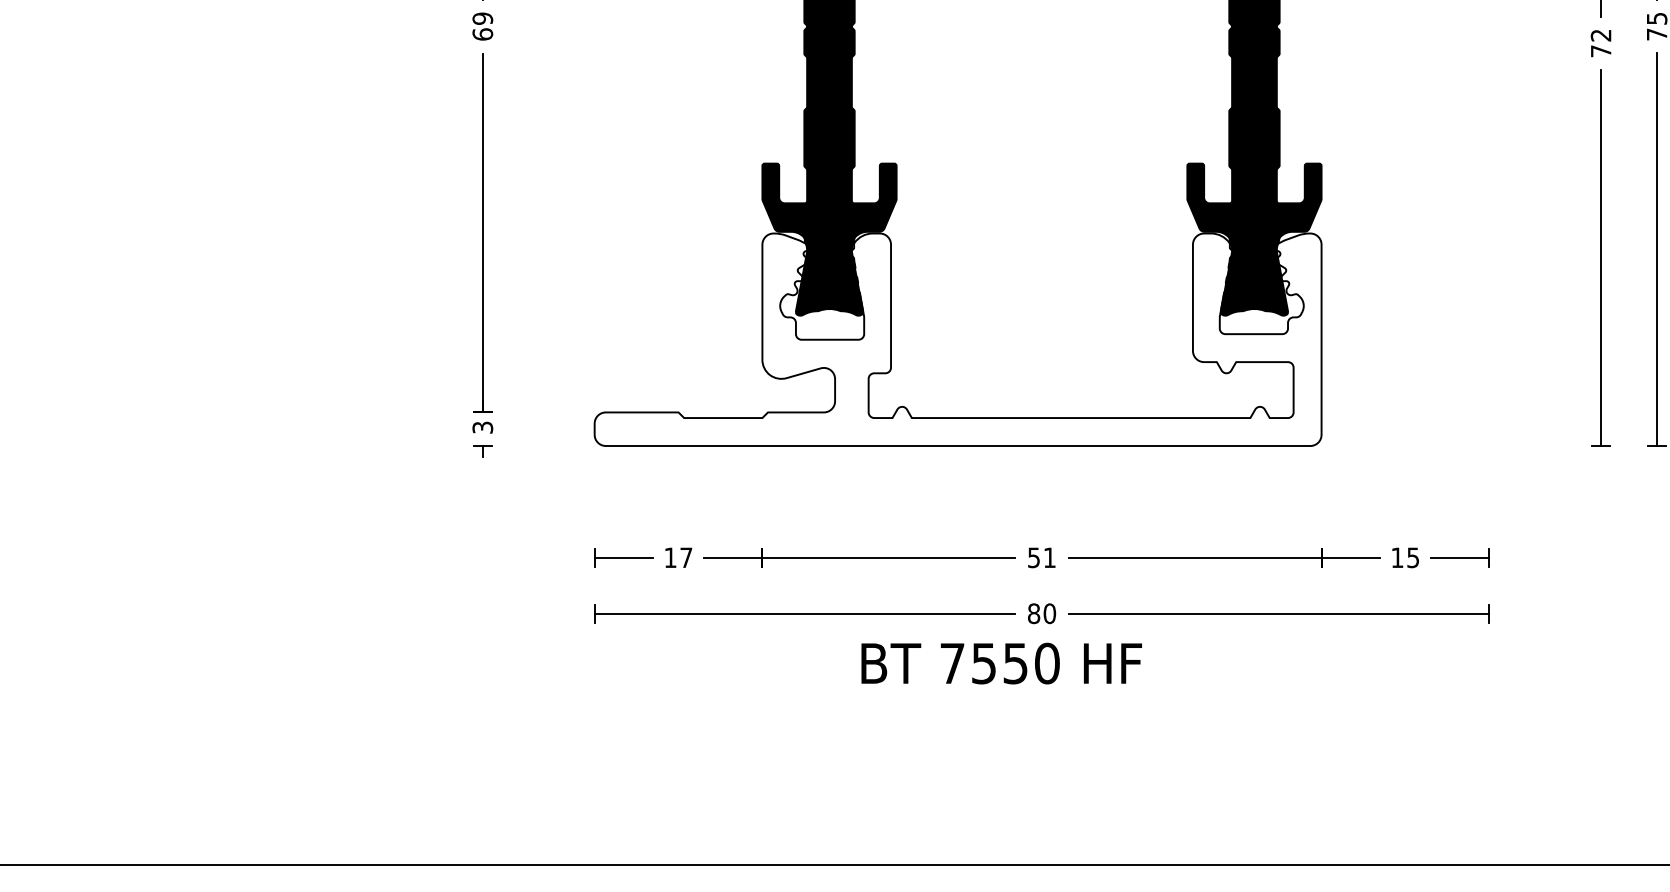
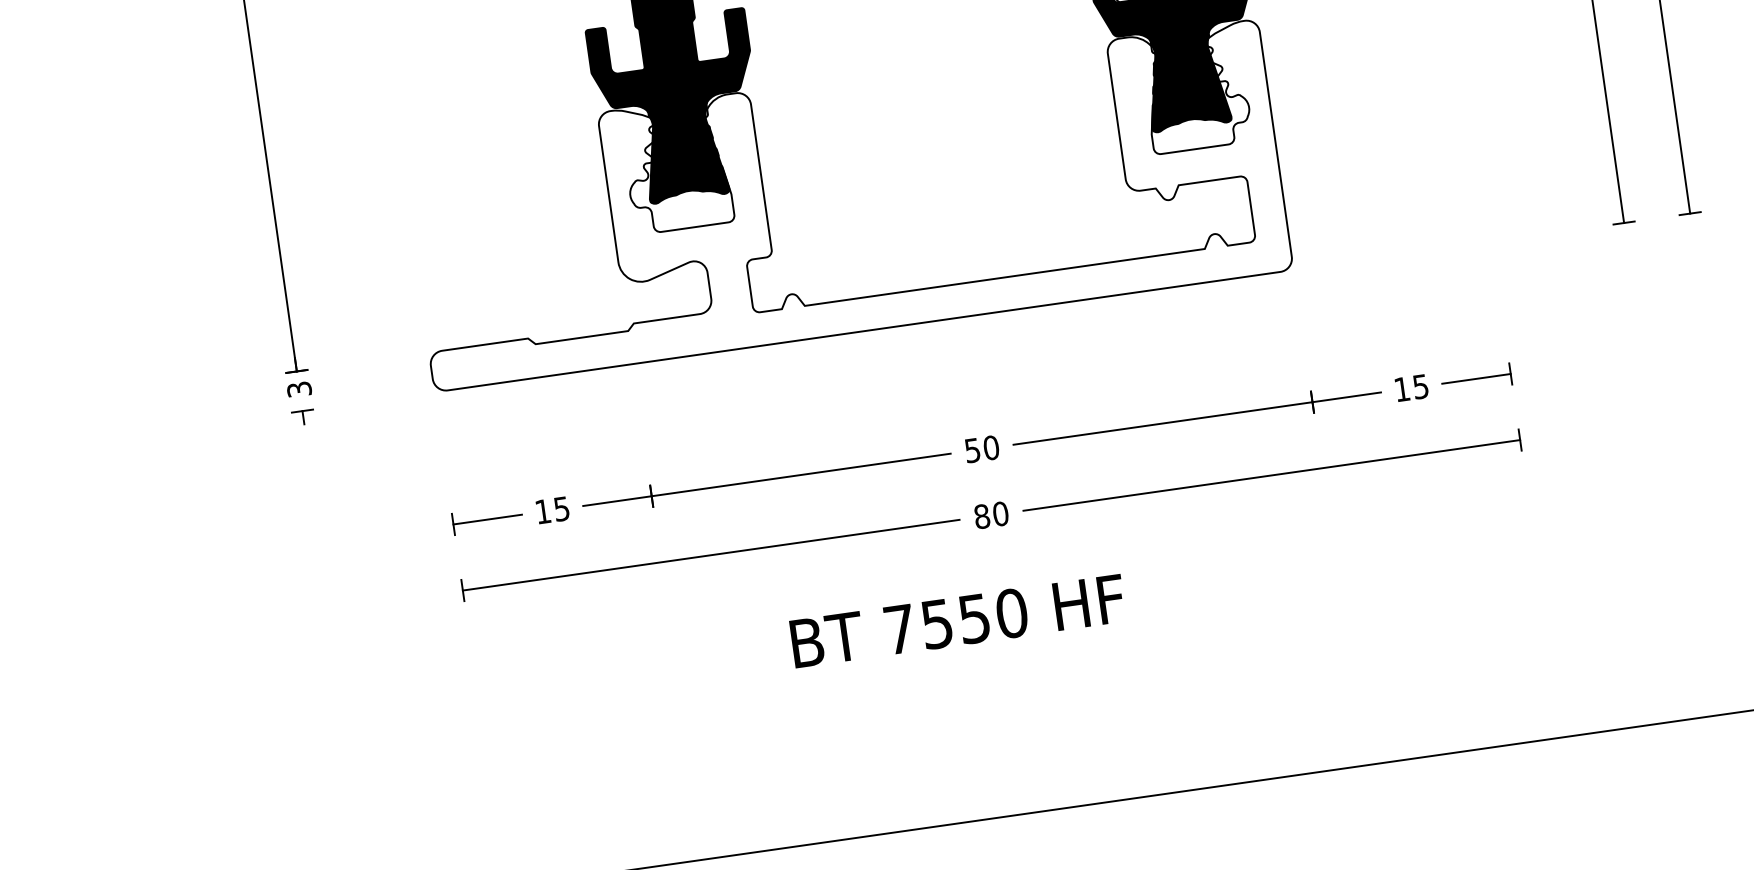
text: (686, 557) -> (561, 508), 17 -> 15
text: (1049, 557) -> (990, 447), 51 -> 50
text: (1001, 663) -> (957, 621), moved

